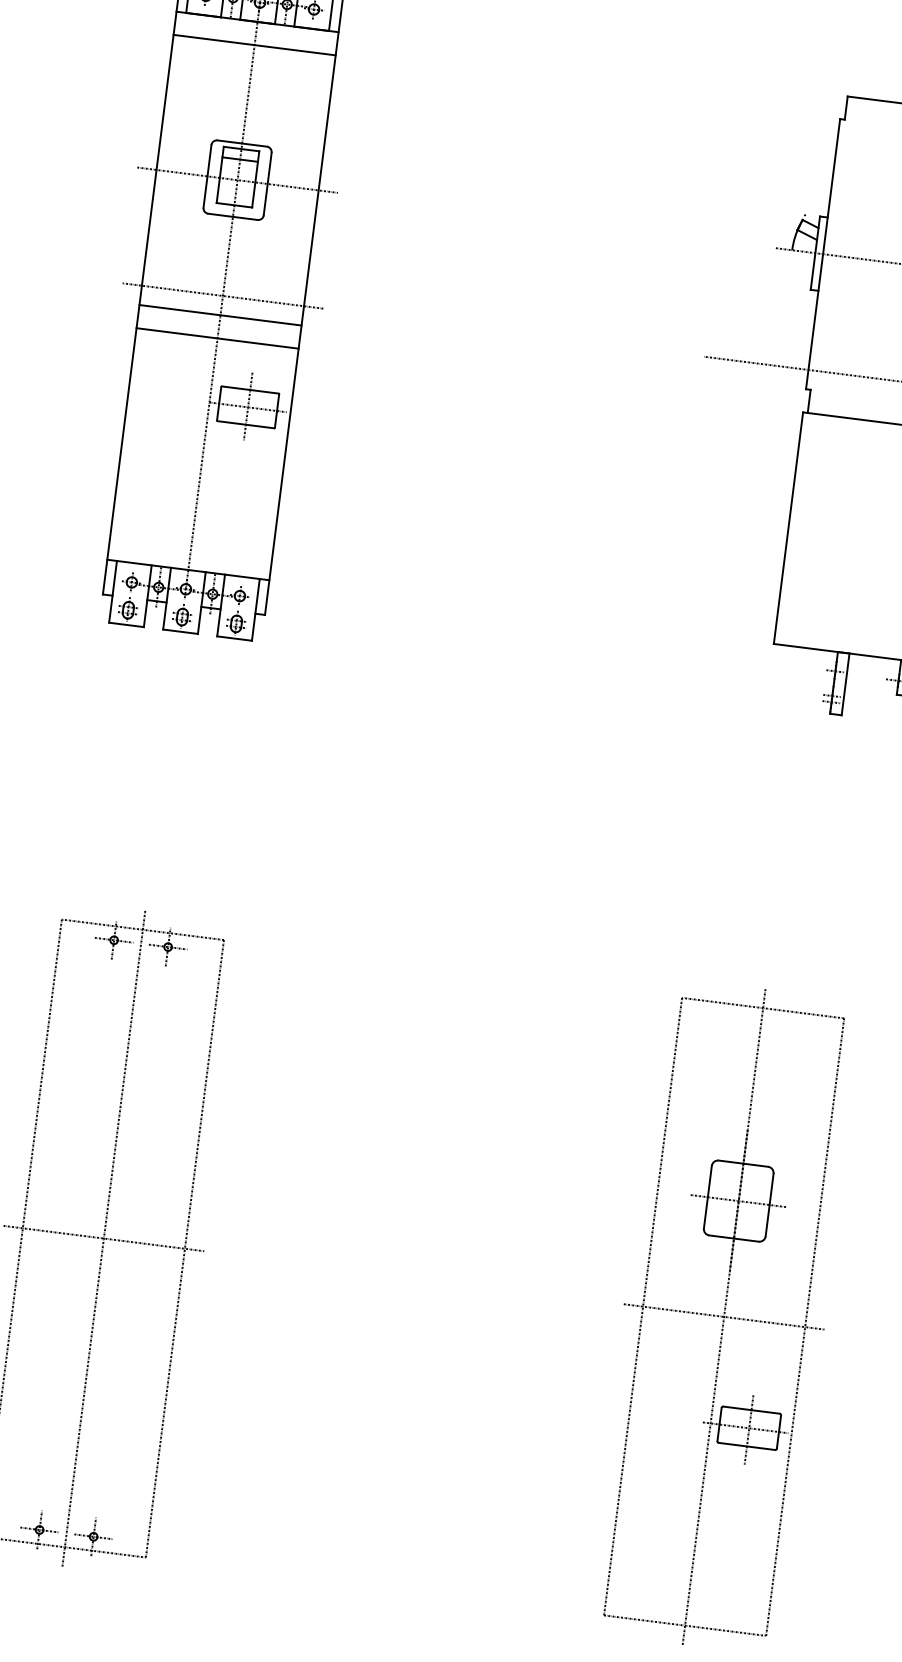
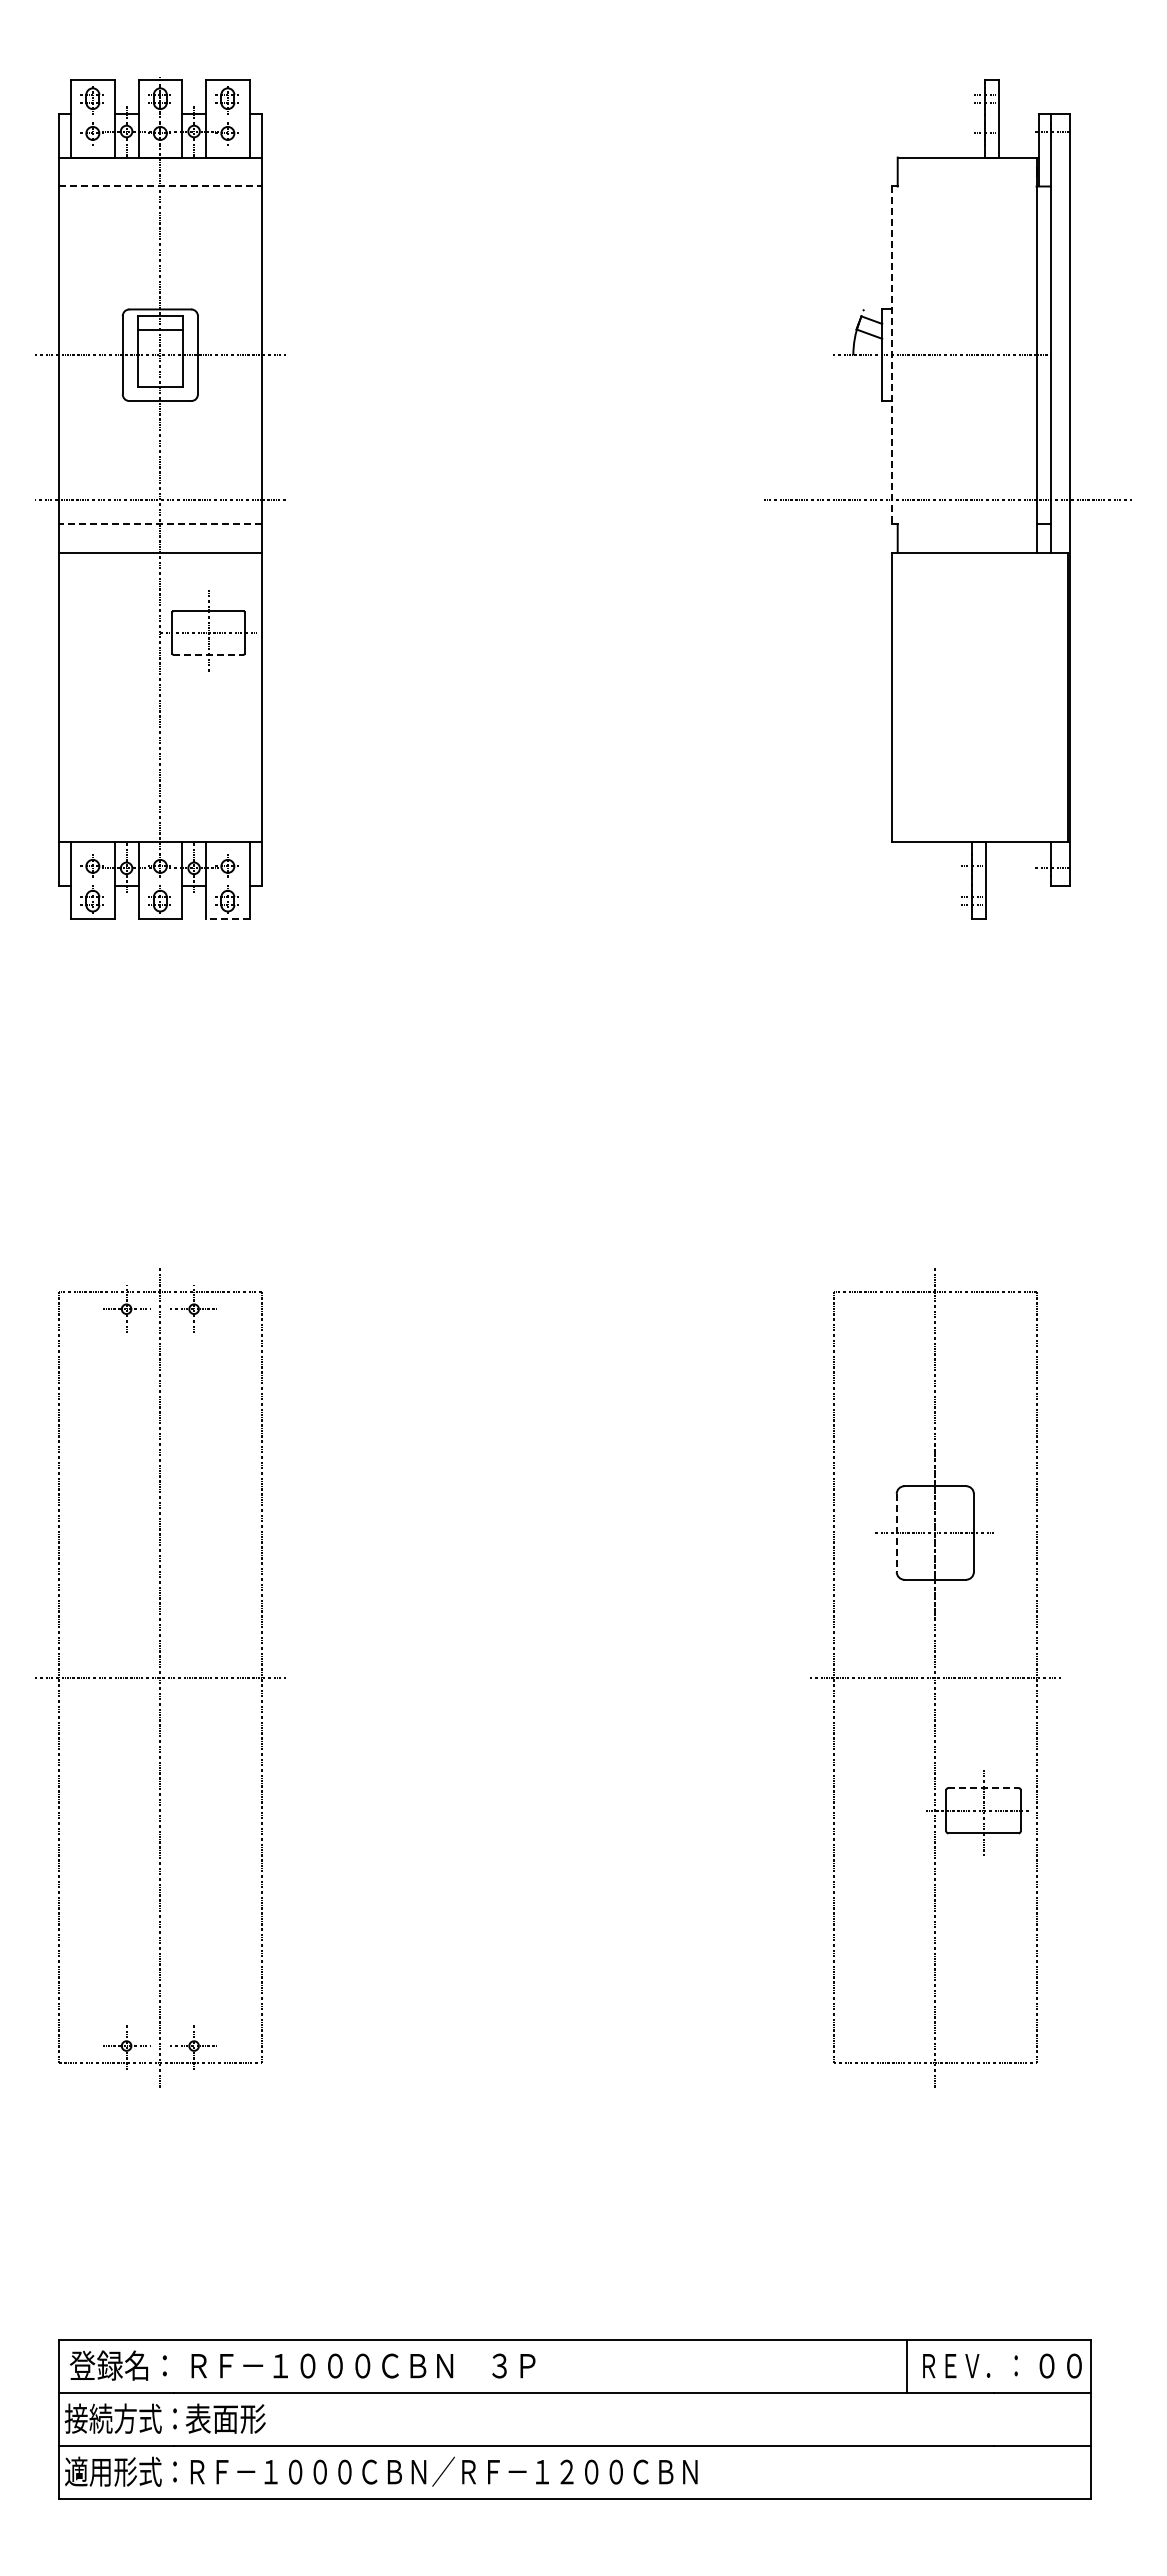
line: (254, 45) -> (160, 186), solid -> dashed
line: (822, 254) -> (891, 355), solid -> dashed
line: (219, 315) -> (159, 524), solid -> dashed
line: (246, 424) -> (209, 654), solid -> dashed
line: (234, 638) -> (227, 919), solid -> dashed
line: (707, 1197) -> (896, 1533), solid -> dashed
line: (752, 1410) -> (984, 1788), solid -> dashed

